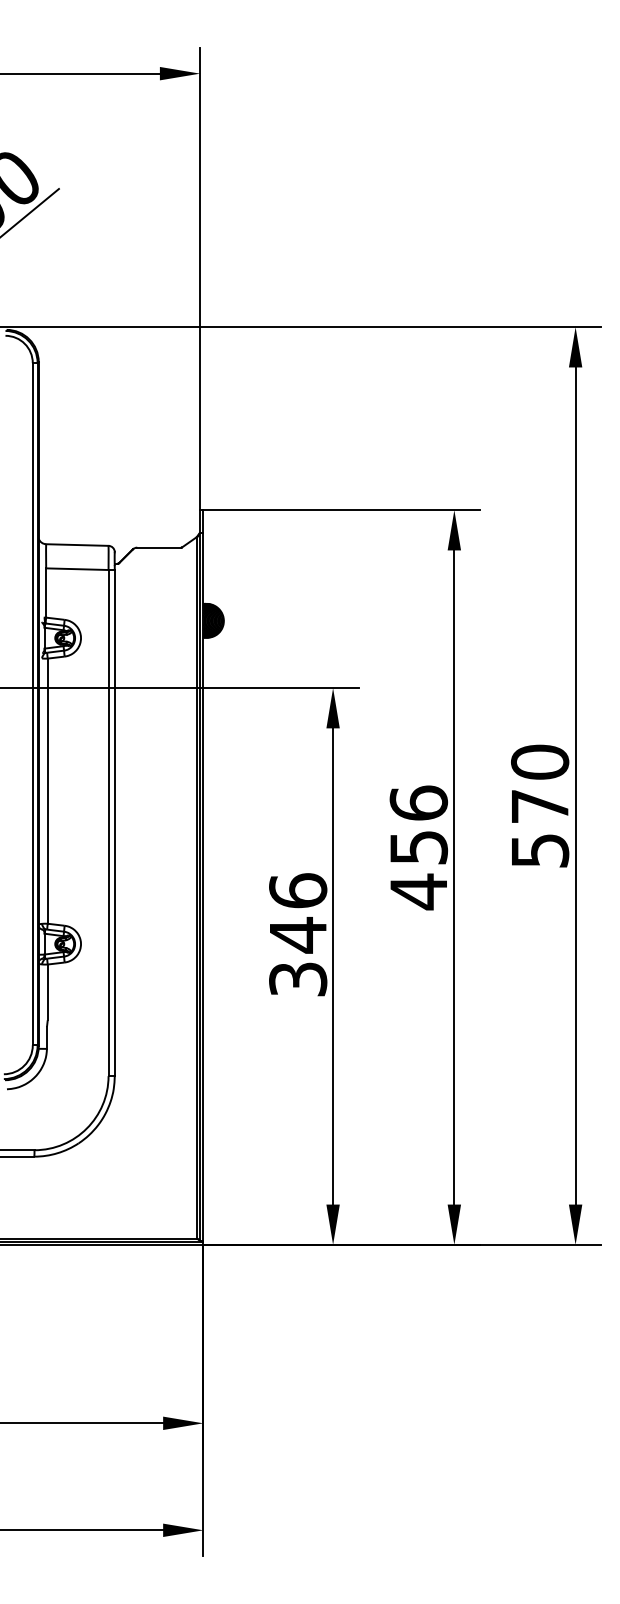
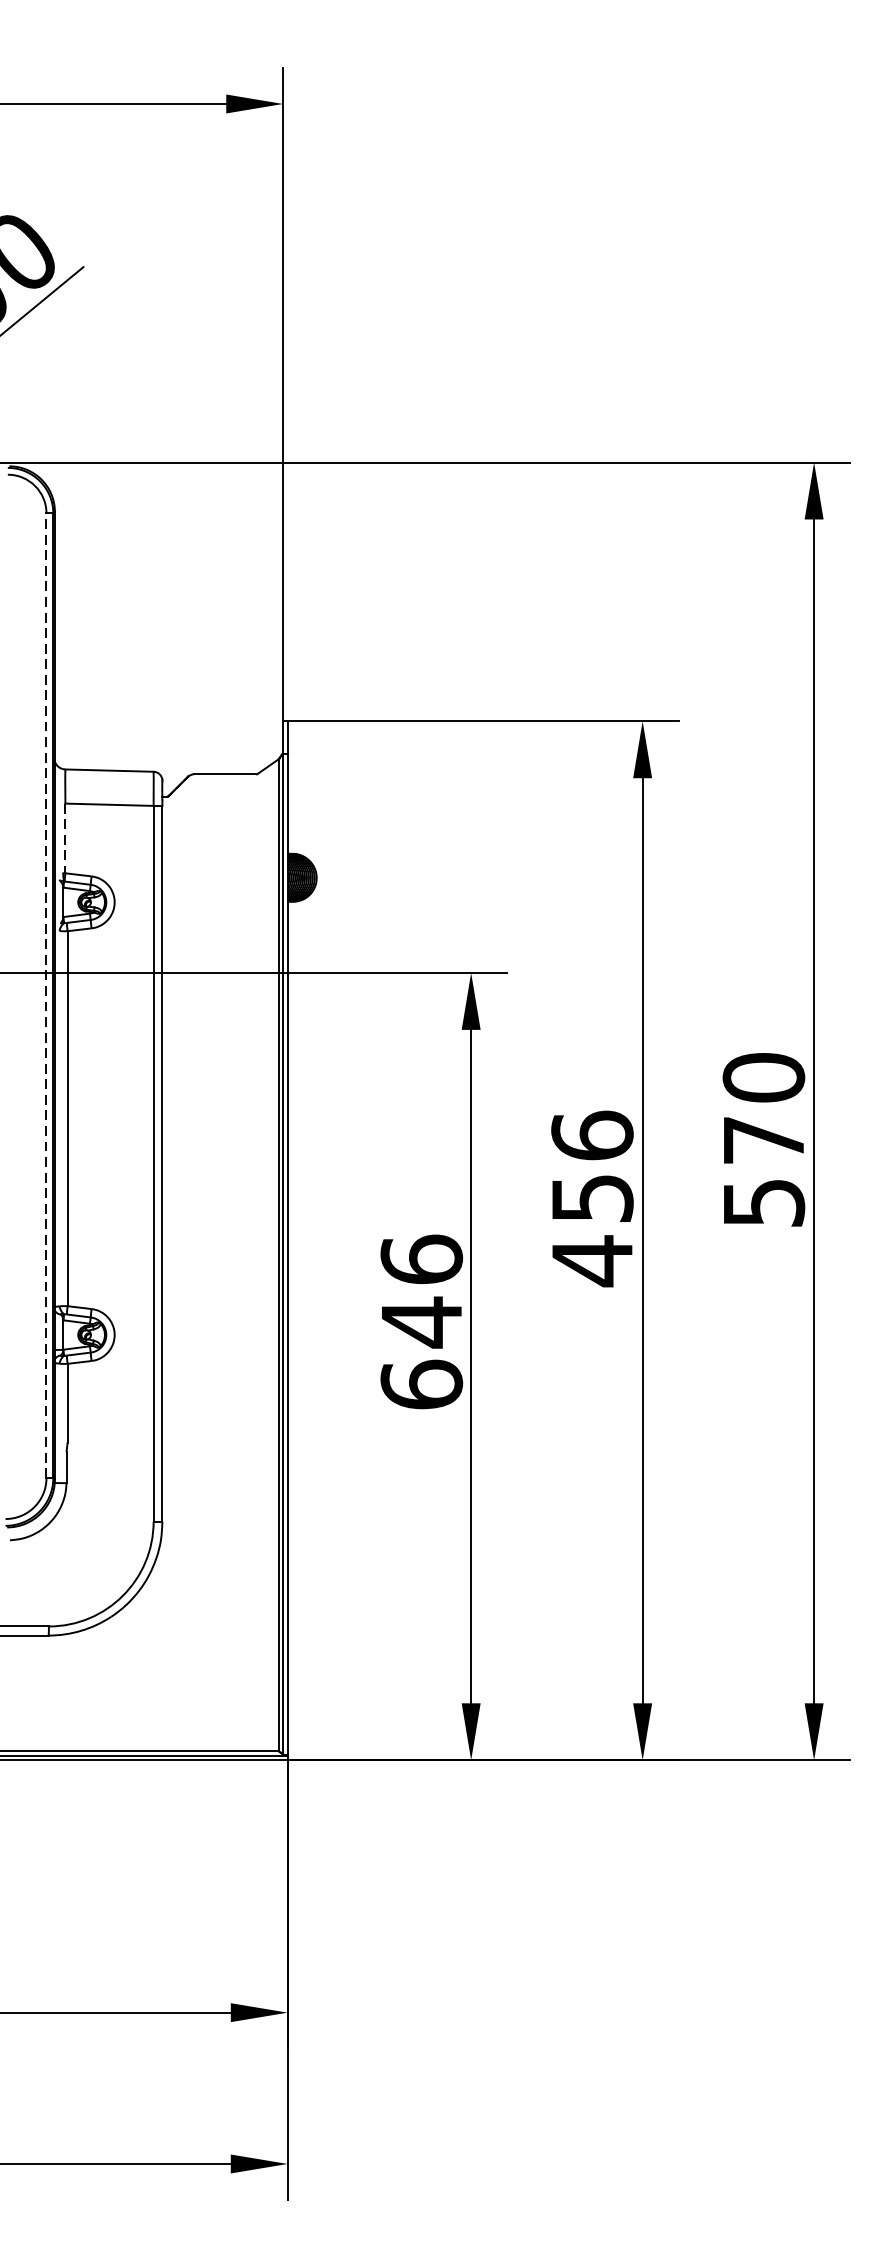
line: (46, 593) -> (65, 839), solid -> dashed
line: (32, 703) -> (46, 994), solid -> dashed
text: (298, 978) -> (422, 1383), 346 -> 646

